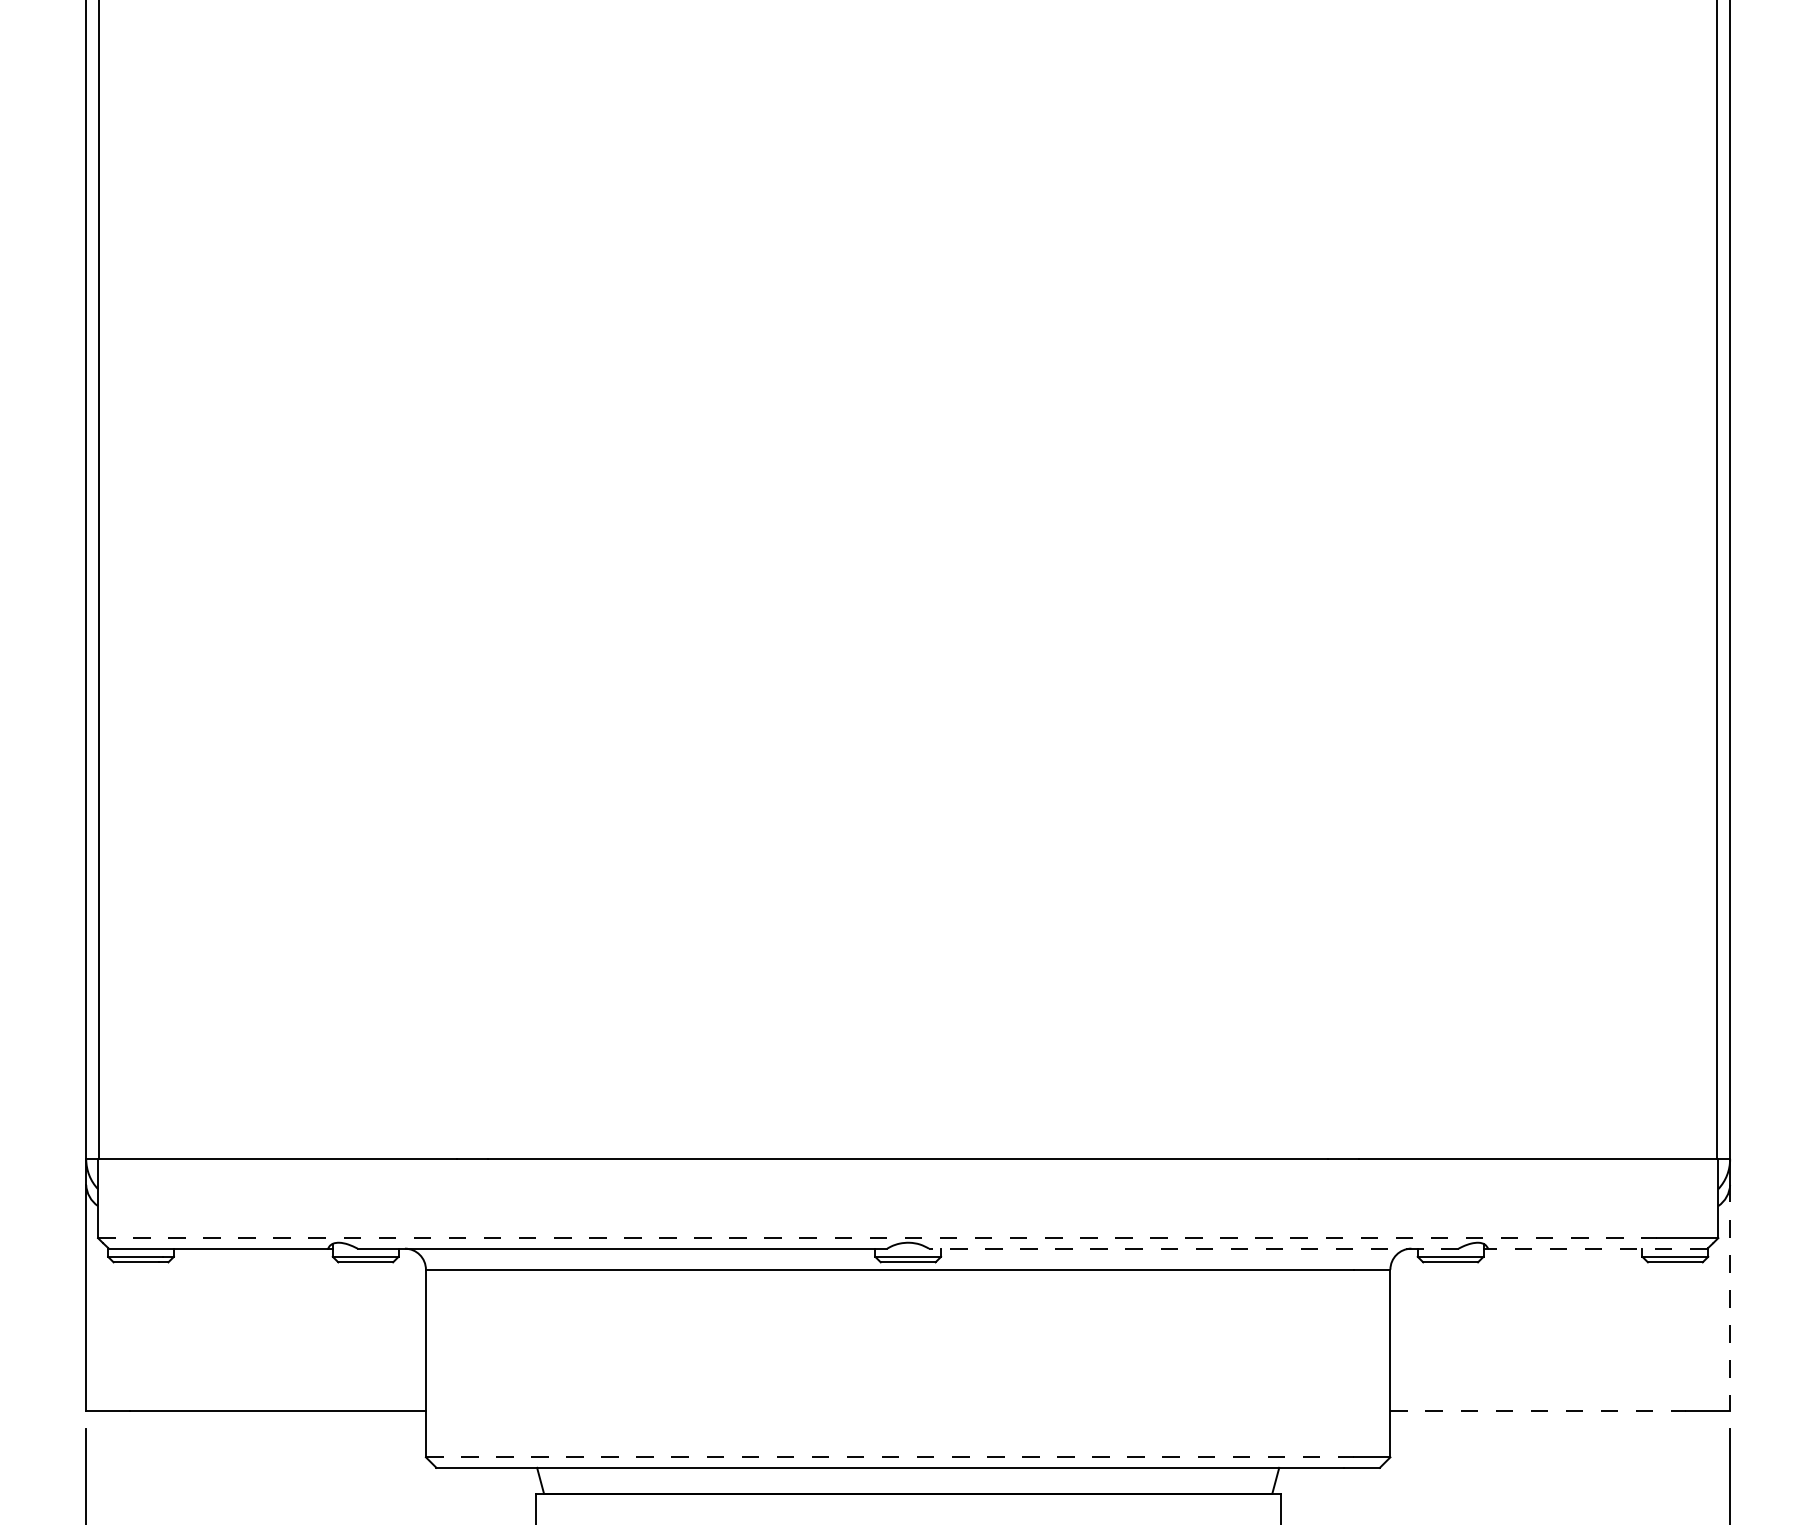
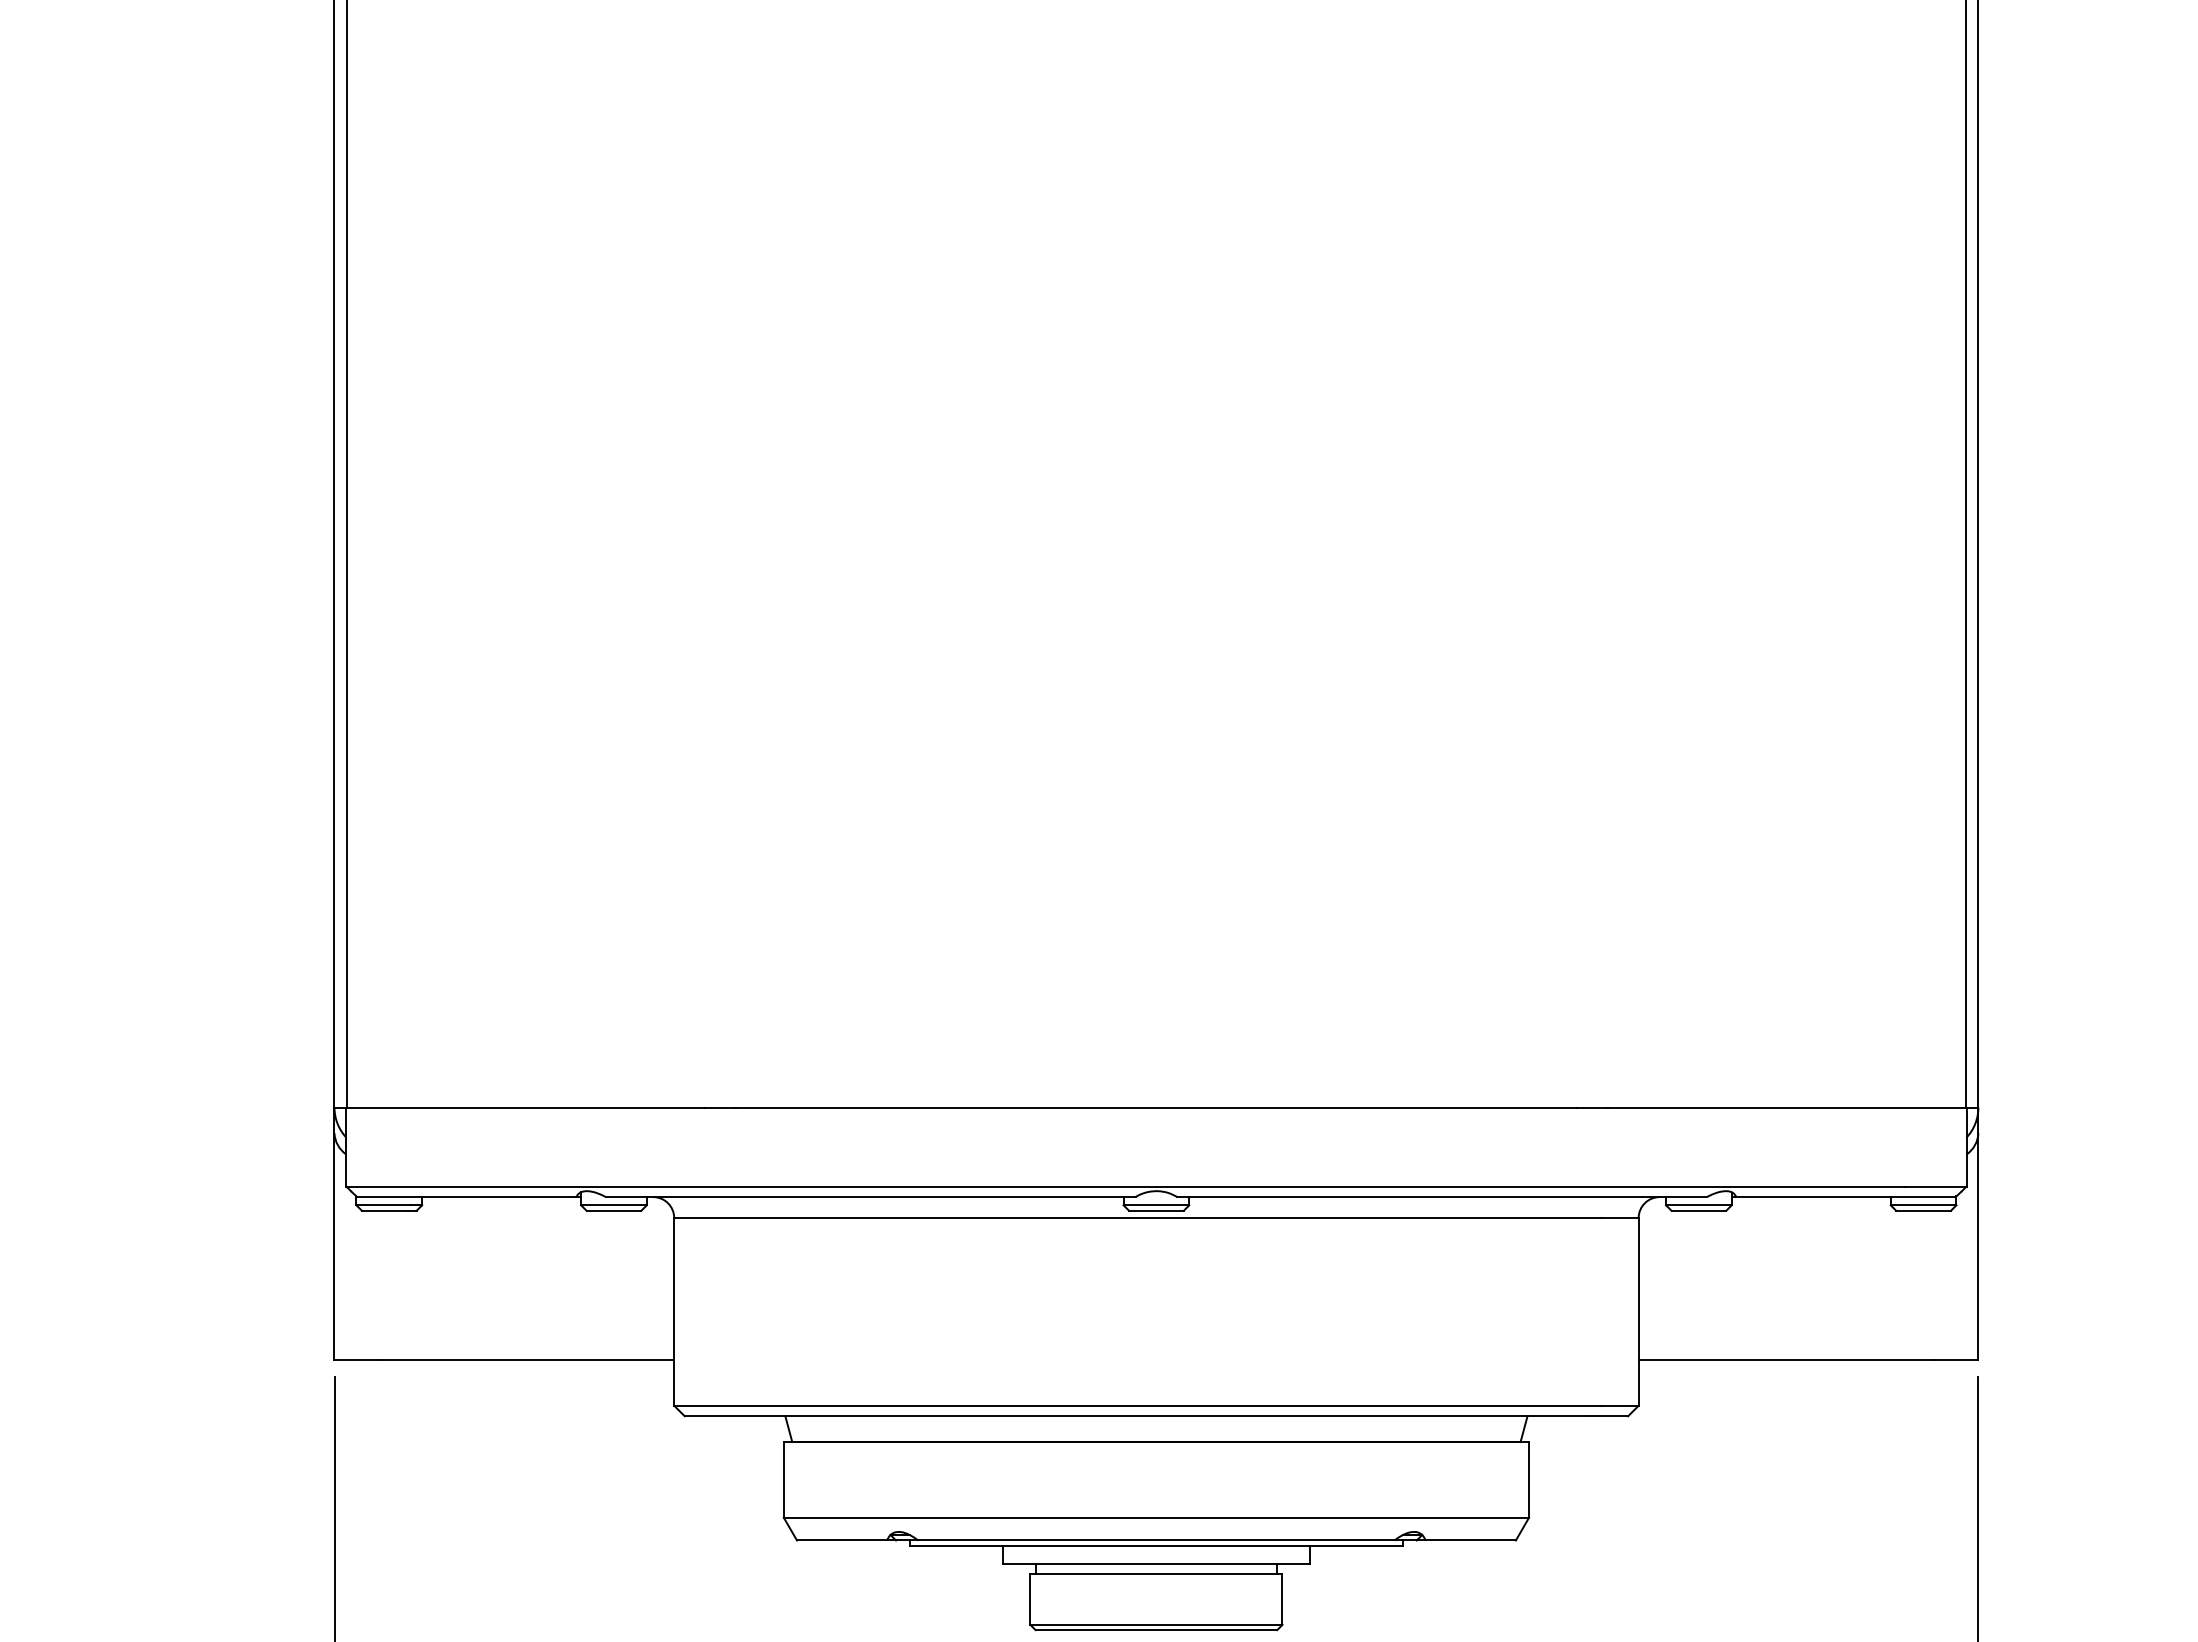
line: (878, 1238) -> (1126, 1186), dashed -> solid
line: (1194, 1249) -> (1442, 1197), dashed -> solid
line: (1598, 1249) -> (1846, 1197), dashed -> solid
line: (1730, 1299) -> (1978, 1247), dashed -> solid
line: (1538, 1411) -> (1786, 1359), dashed -> solid
line: (890, 1457) -> (1138, 1405), dashed -> solid

